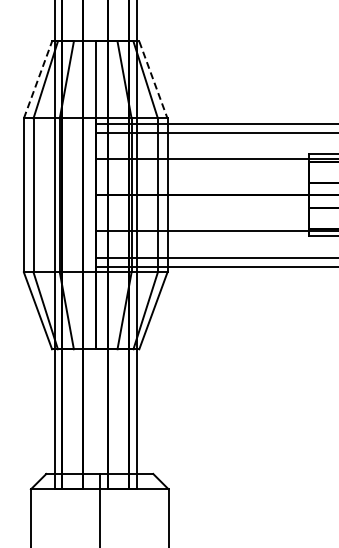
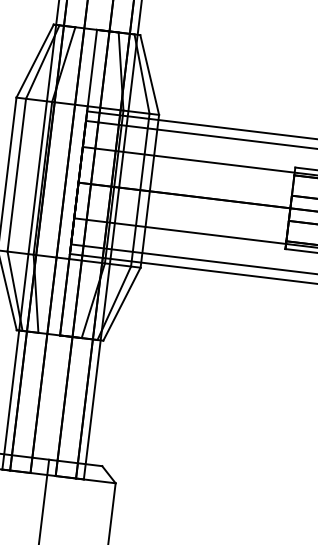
line: (37, 79) -> (34, 60), dashed -> solid
line: (153, 79) -> (149, 74), dashed -> solid

